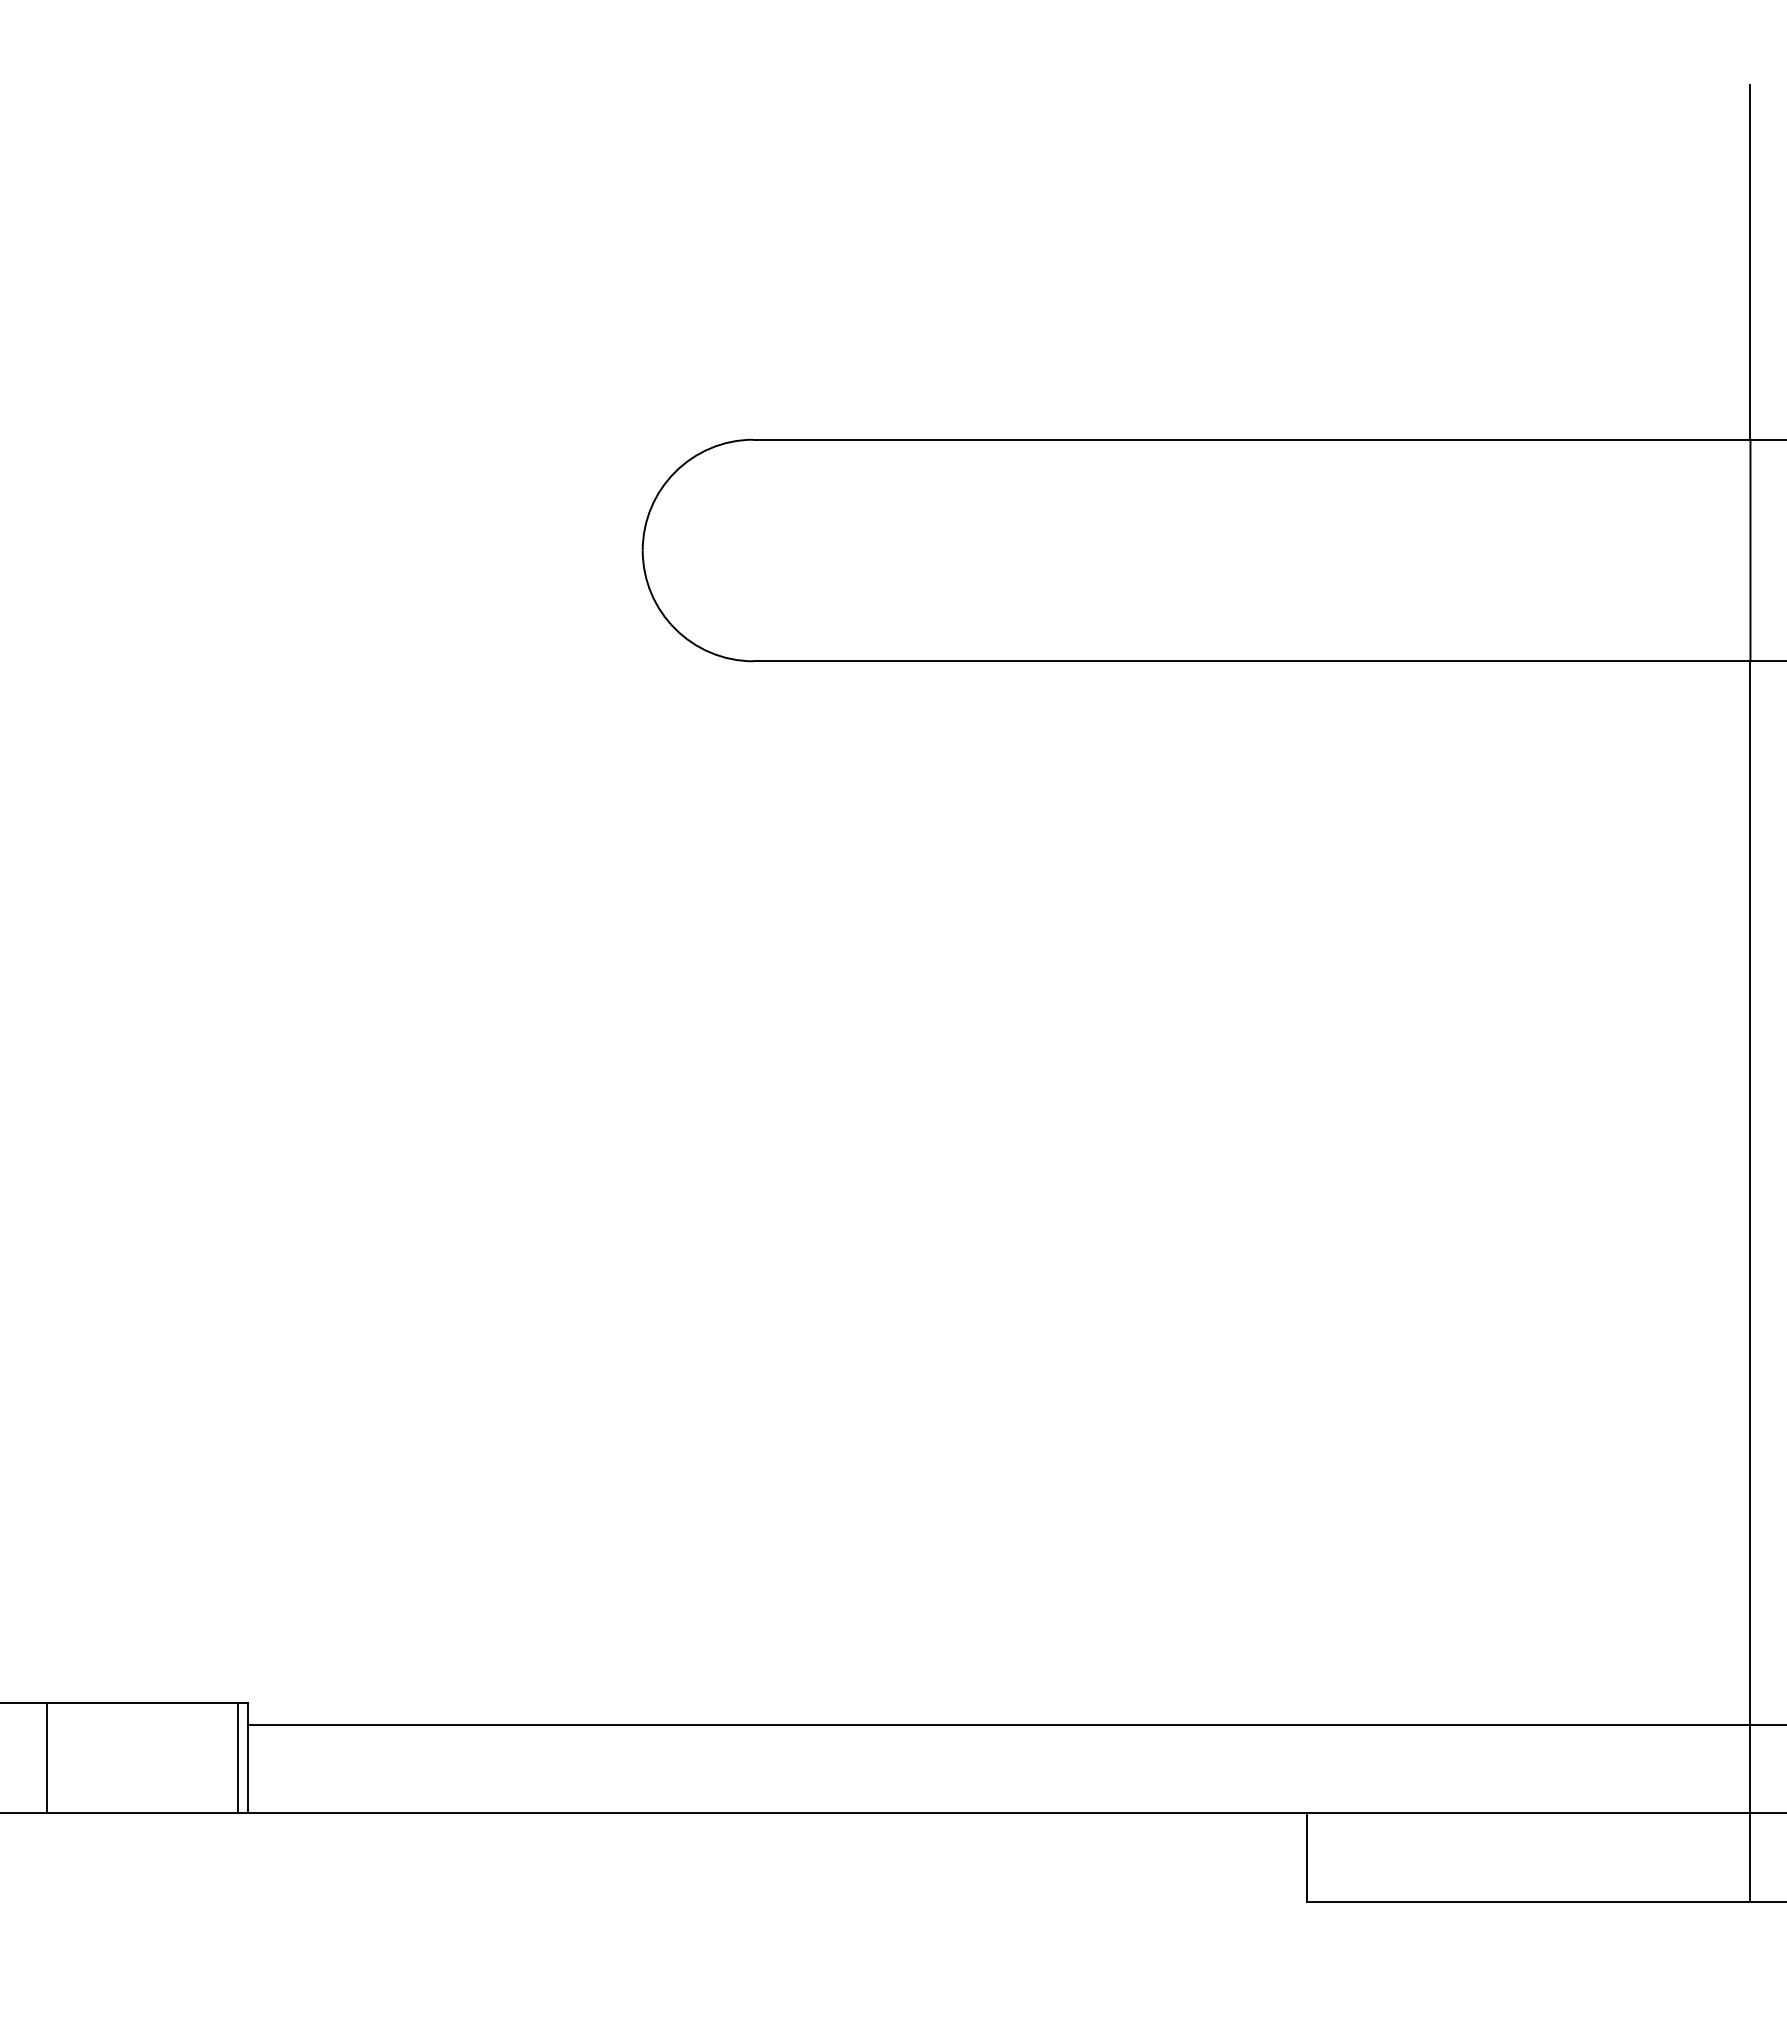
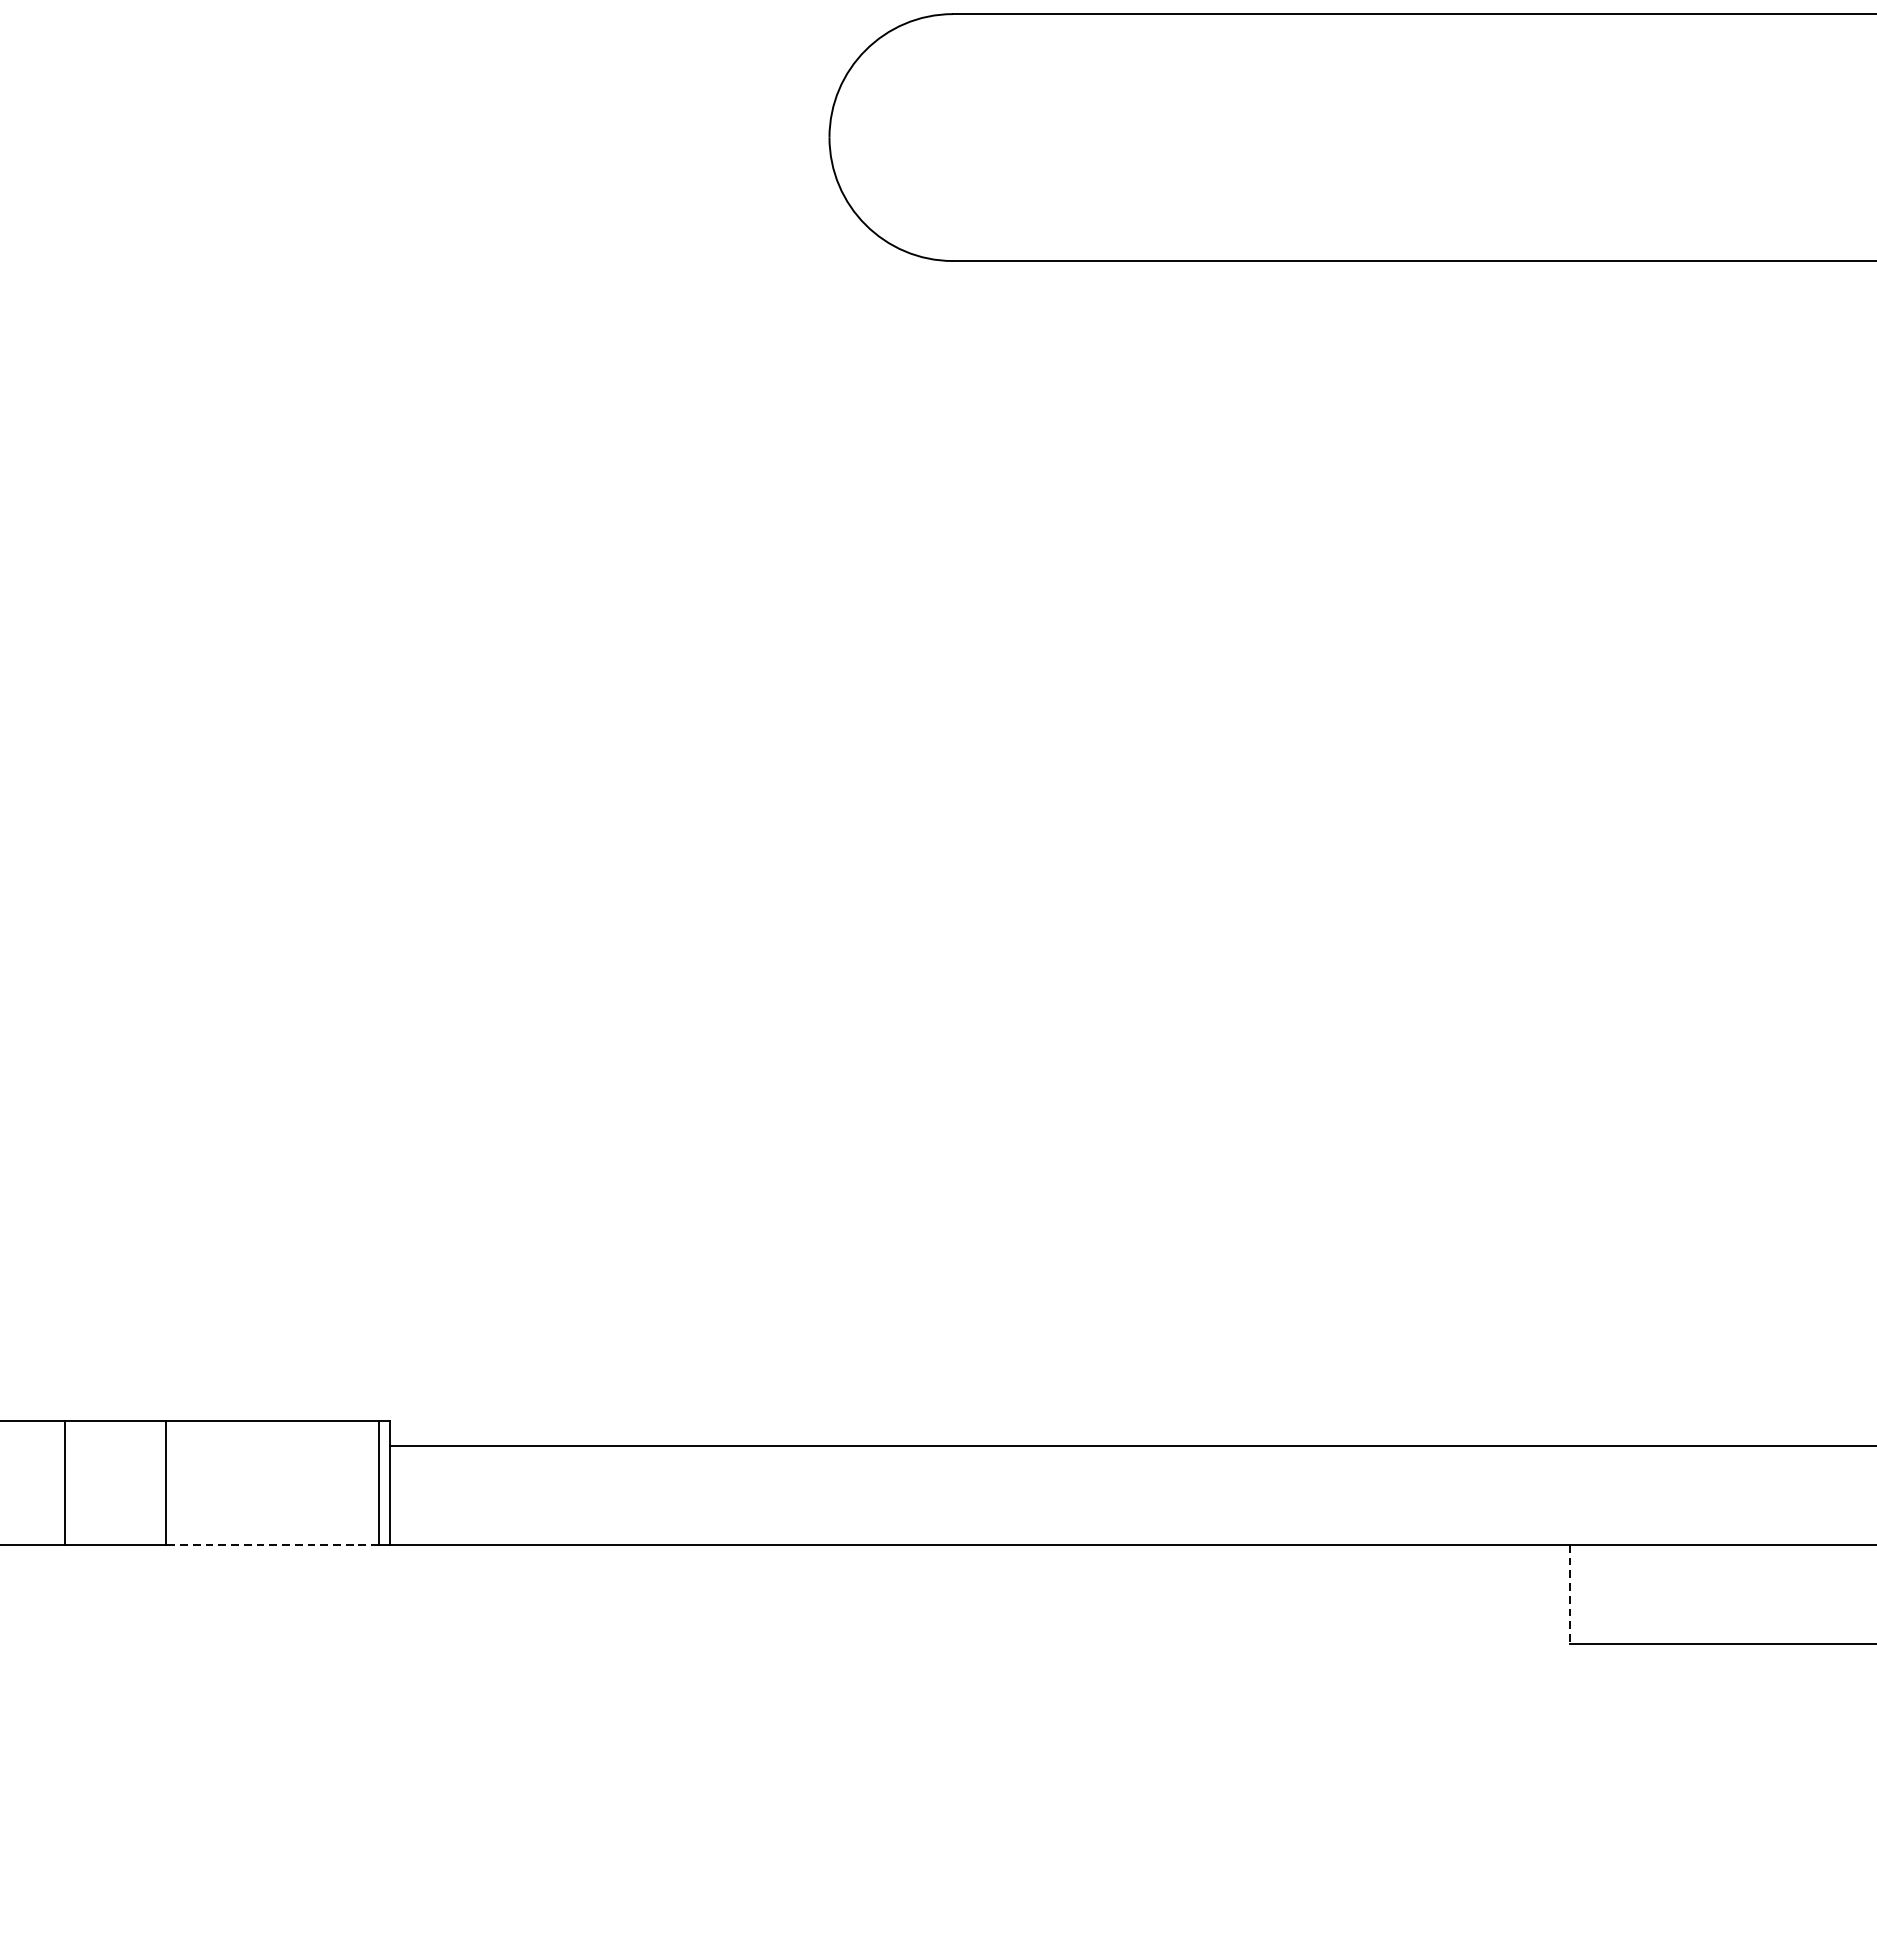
line: (142, 1813) -> (272, 1545), solid -> dashed
line: (1307, 1858) -> (1570, 1595), solid -> dashed

